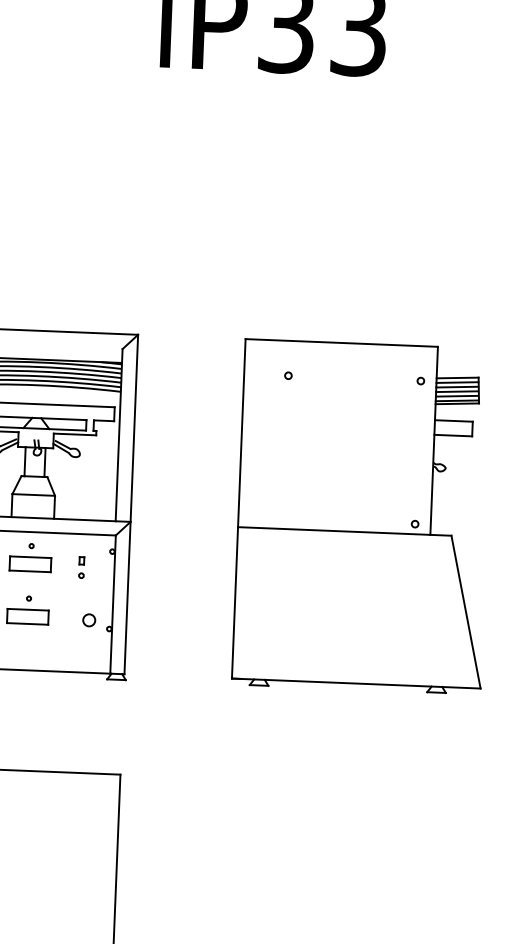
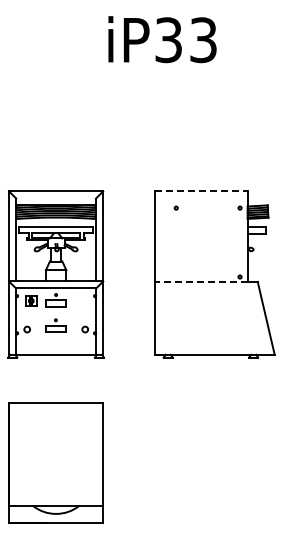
line: (342, 343) -> (201, 191), solid -> dashed
line: (332, 530) -> (200, 281), solid -> dashed
part: (81, 567) -> (80, 304), removed

